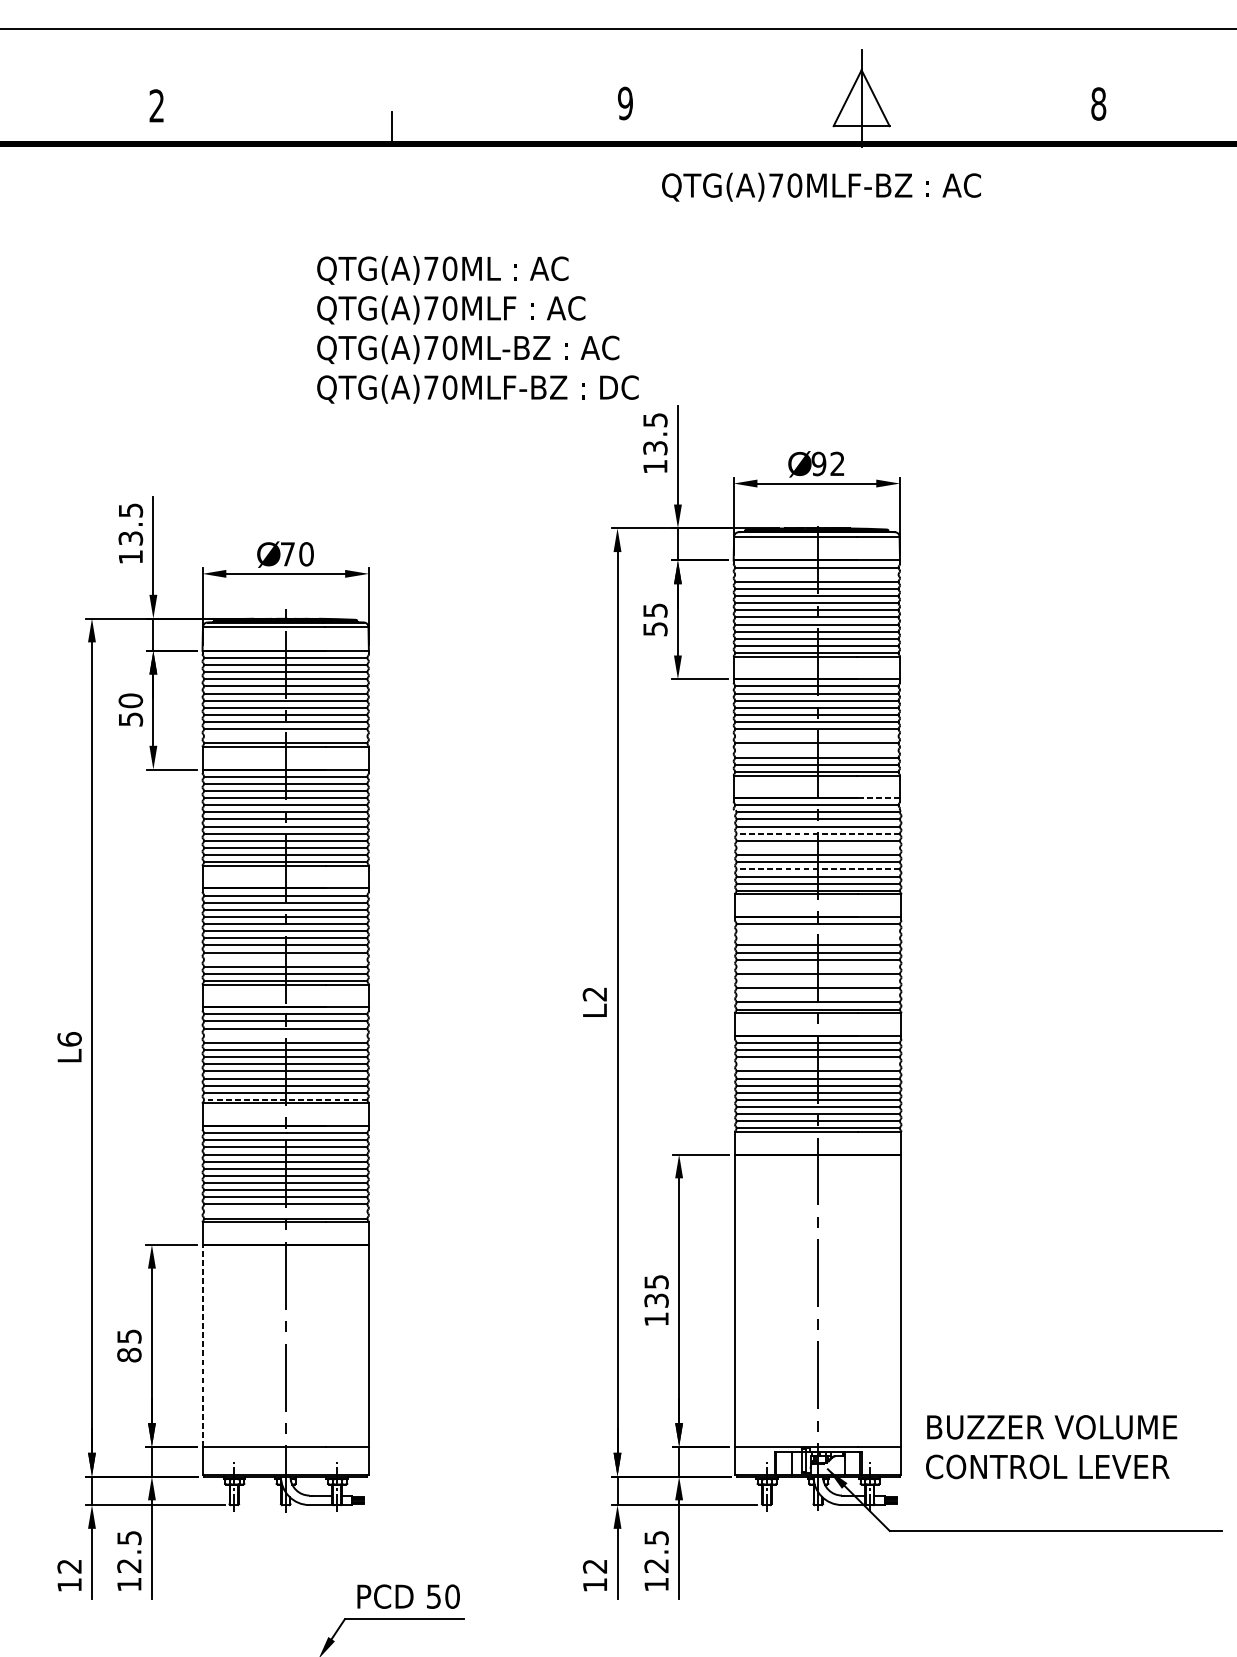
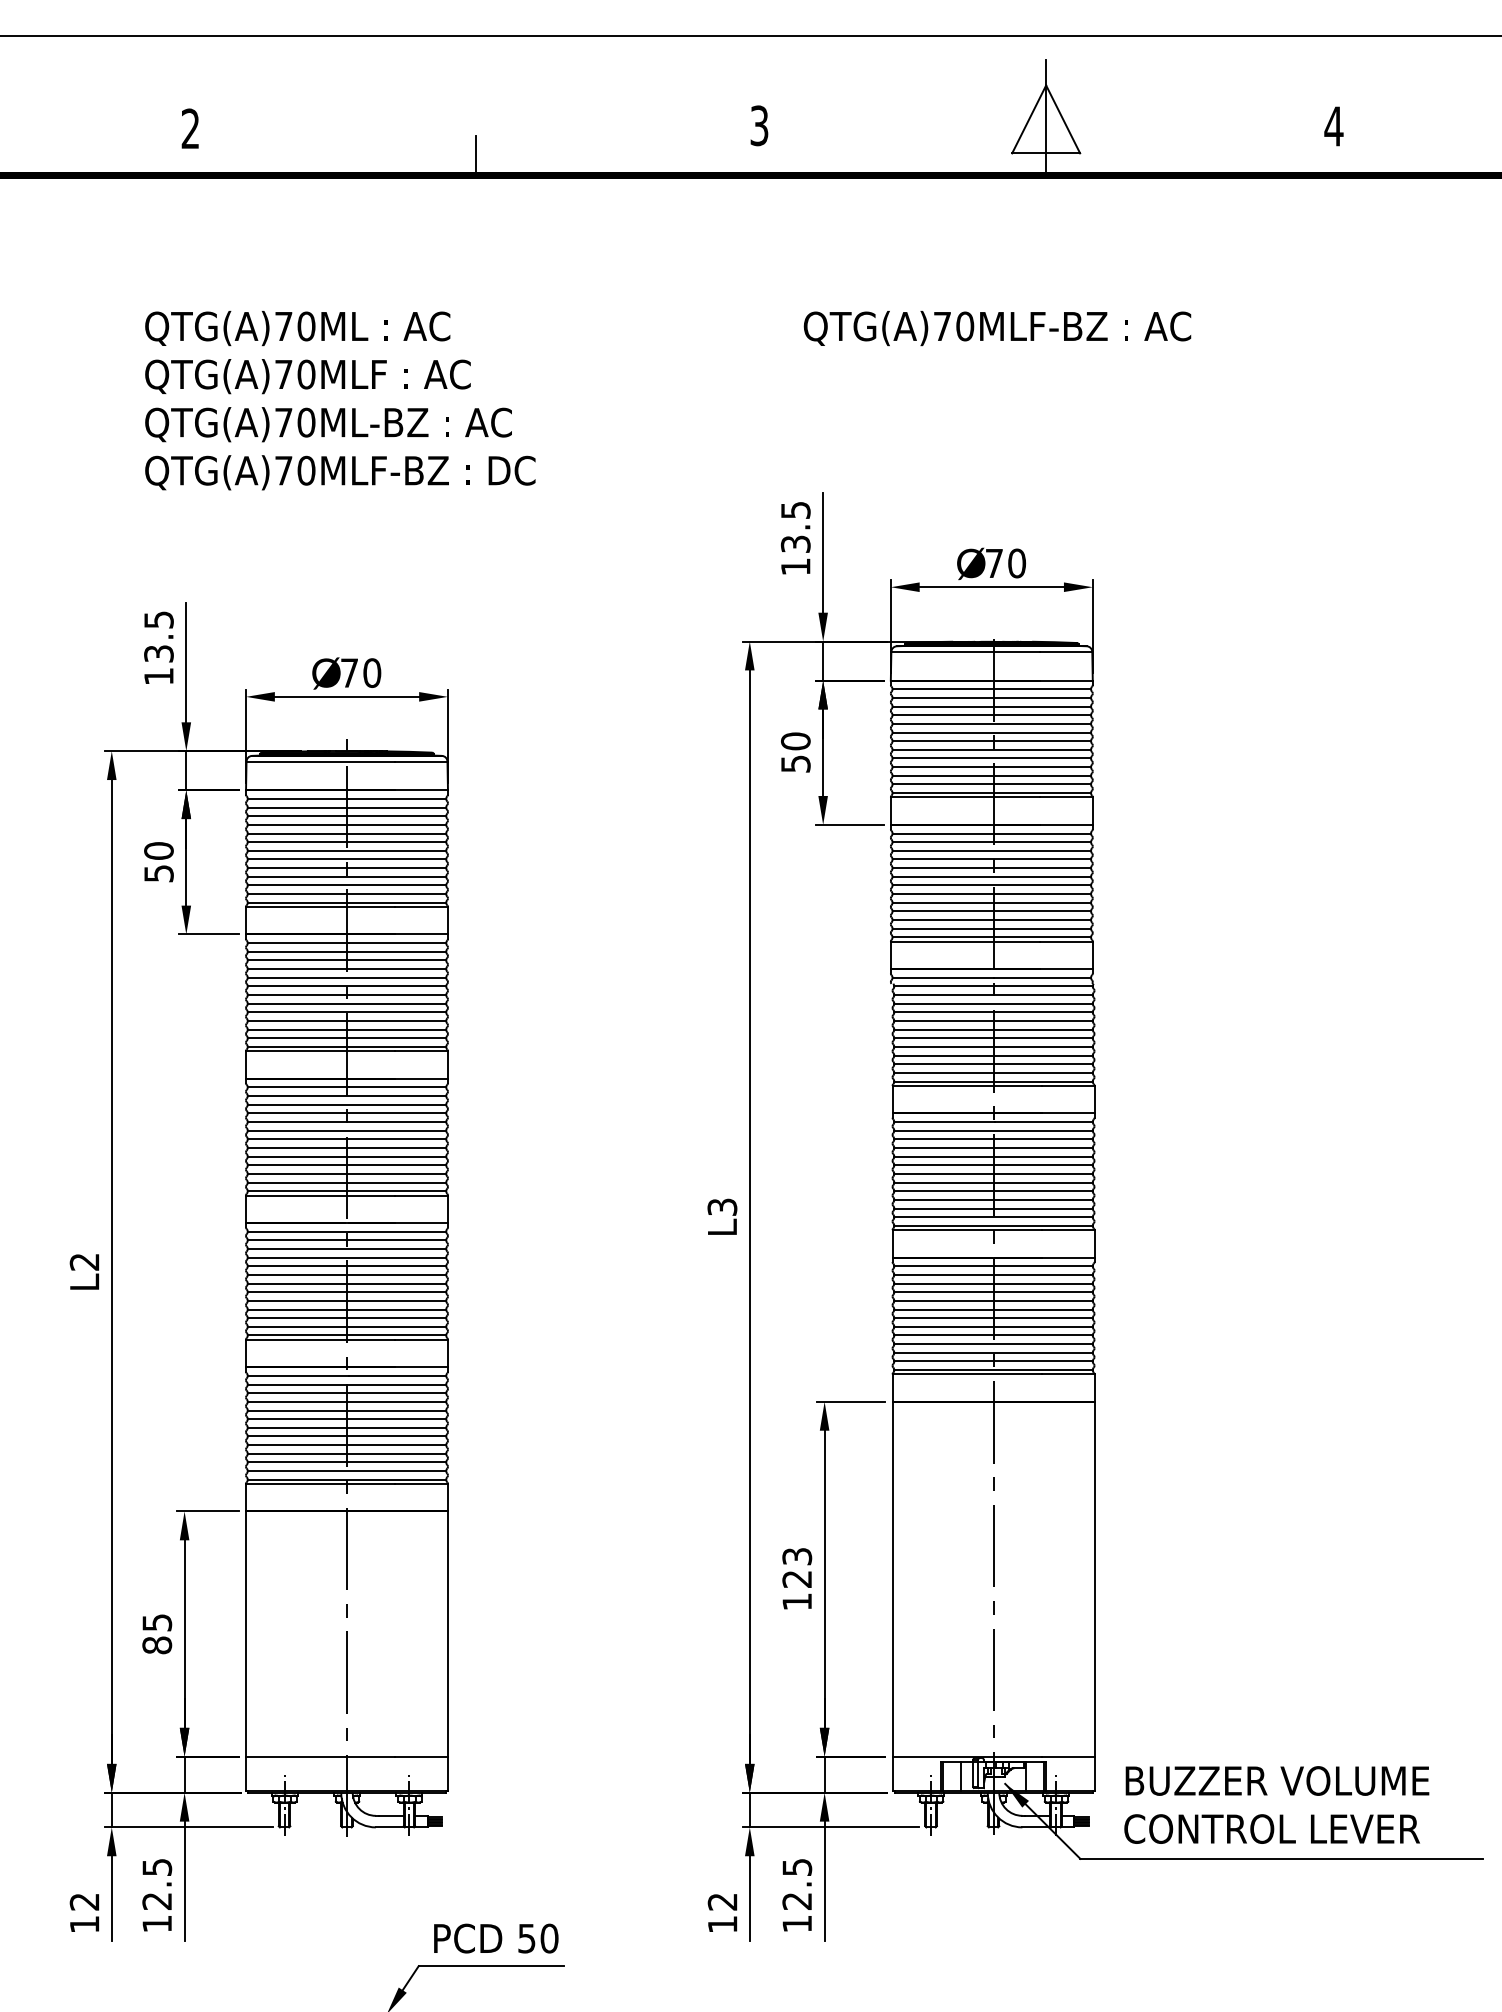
text: (625, 103) -> (759, 125), 9 -> 3
text: (1098, 104) -> (1333, 126), 8 -> 4
text: (821, 187) -> (997, 328), moved
text: (478, 329) -> (340, 400), moved
text: (828, 464) -> (1005, 563), 92 -> 70
line: (816, 574) -> (991, 697), added
text: (655, 610) -> (795, 741), 55 -> 50
line: (285, 736) -> (346, 894), added
line: (816, 736) -> (991, 894), added
line: (816, 750) -> (991, 911), added
line: (878, 798) -> (1066, 969), dashed -> solid
line: (818, 833) -> (993, 1012), dashed -> solid
line: (818, 847) -> (993, 1029), added
line: (818, 869) -> (993, 1055), dashed -> solid
line: (818, 931) -> (993, 1130), added
line: (818, 938) -> (993, 1139), added
line: (285, 959) -> (346, 1165), added
line: (818, 966) -> (993, 1173), added
line: (818, 981) -> (993, 1191), added
text: (595, 993) -> (722, 1206), L2 -> L3
line: (818, 995) -> (993, 1208), added
line: (285, 1035) -> (346, 1257), added
text: (69, 1038) -> (84, 1261), L6 -> L2
line: (818, 1064) -> (993, 1292), added
line: (285, 1099) -> (346, 1335), dashed -> solid
line: (285, 1211) -> (346, 1471), added
text: (656, 1291) -> (797, 1567), 135 -> 123
line: (202, 1346) -> (246, 1634), dashed -> solid
text: (1051, 1446) -> (1276, 1804), moved

